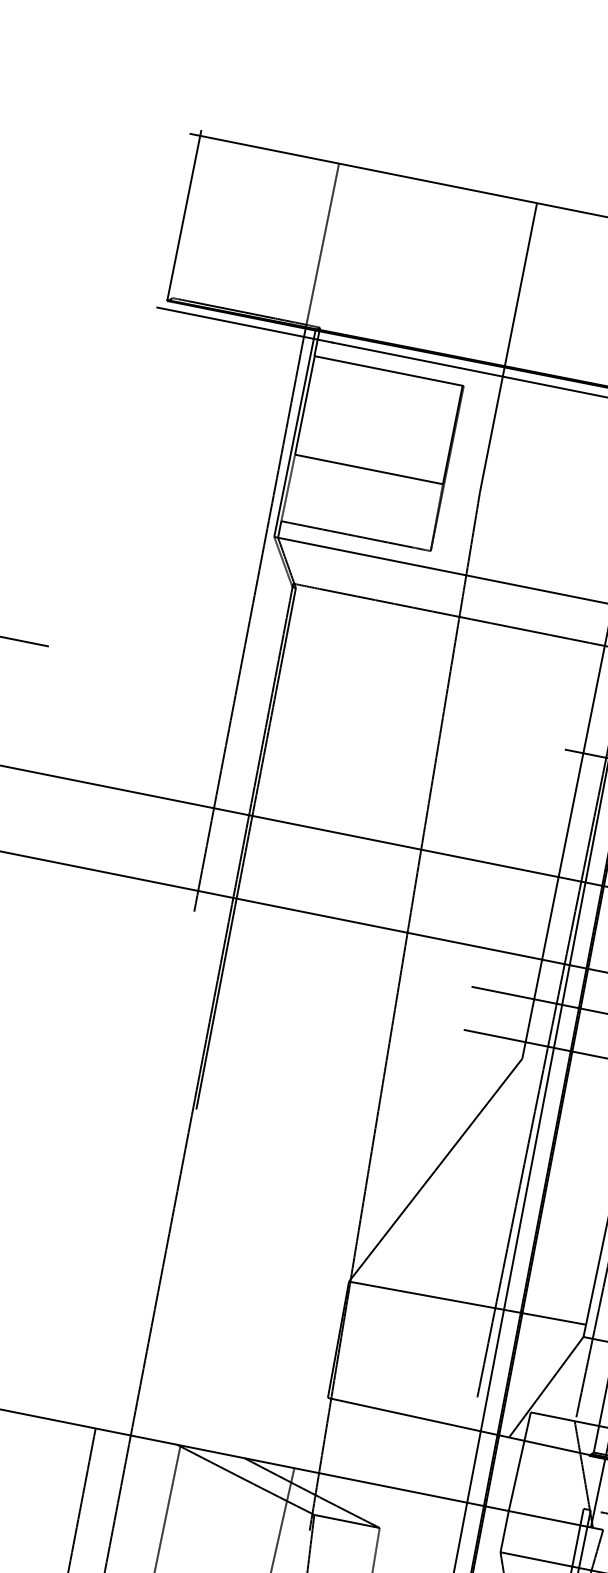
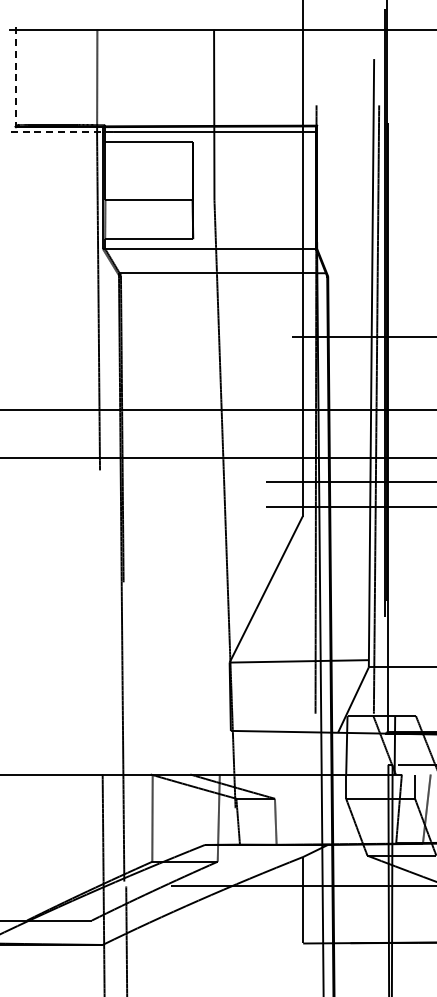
line: (184, 214) -> (15, 76), solid -> dashed
line: (245, 325) -> (62, 132), solid -> dashed

